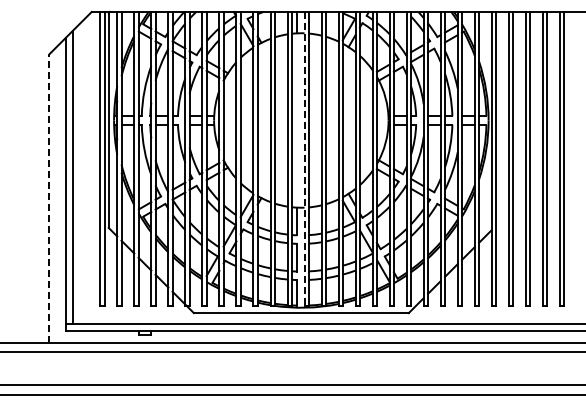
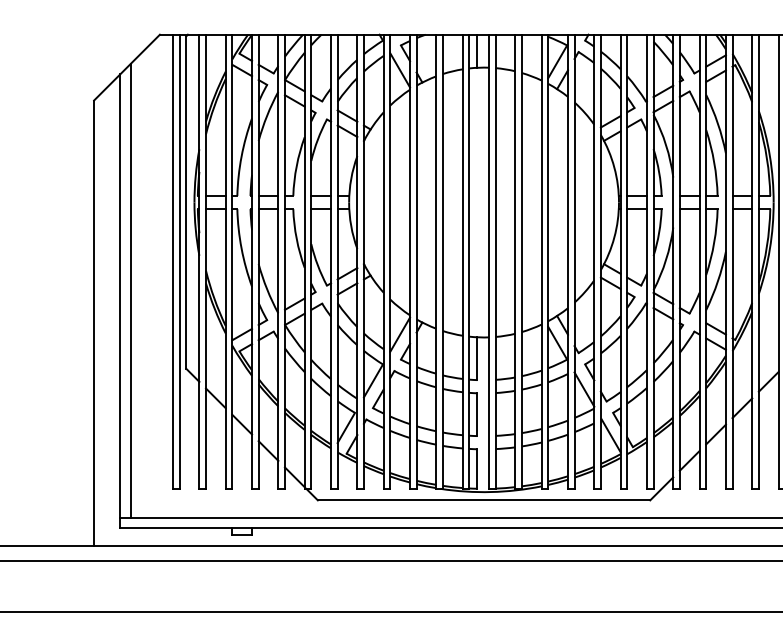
line: (304, 158) -> (488, 261), dashed -> solid
line: (49, 198) -> (94, 323), dashed -> solid

